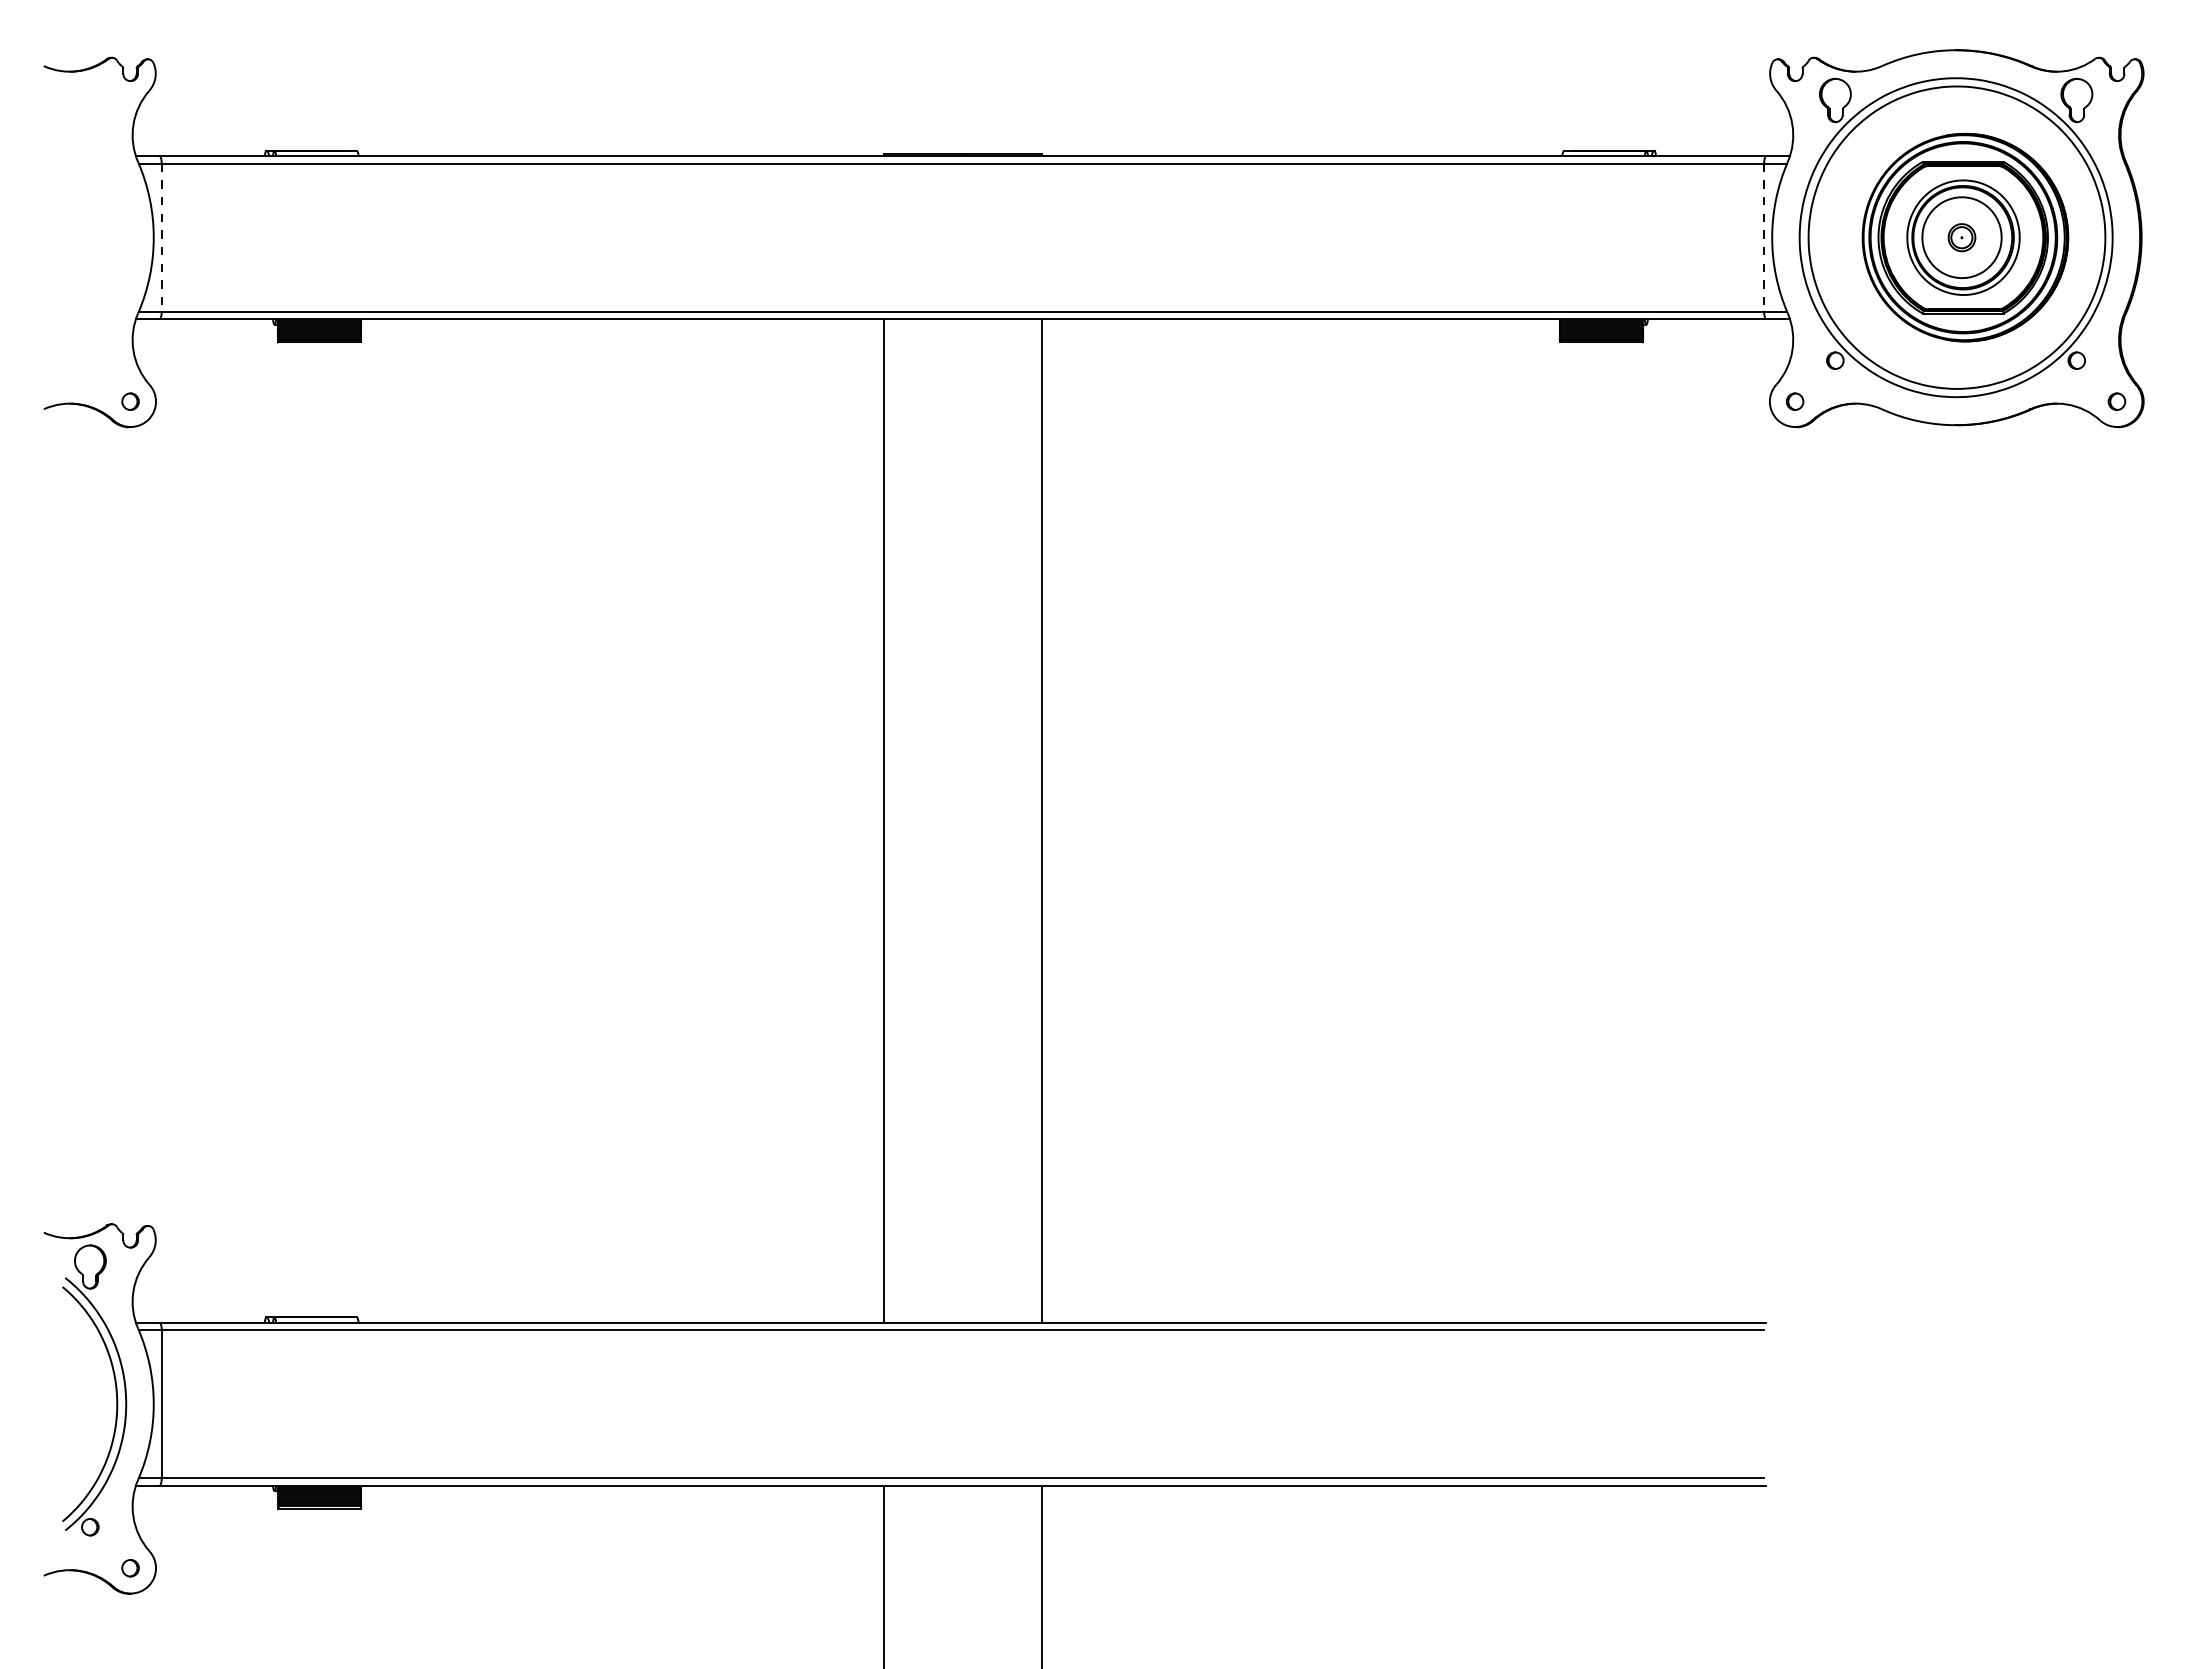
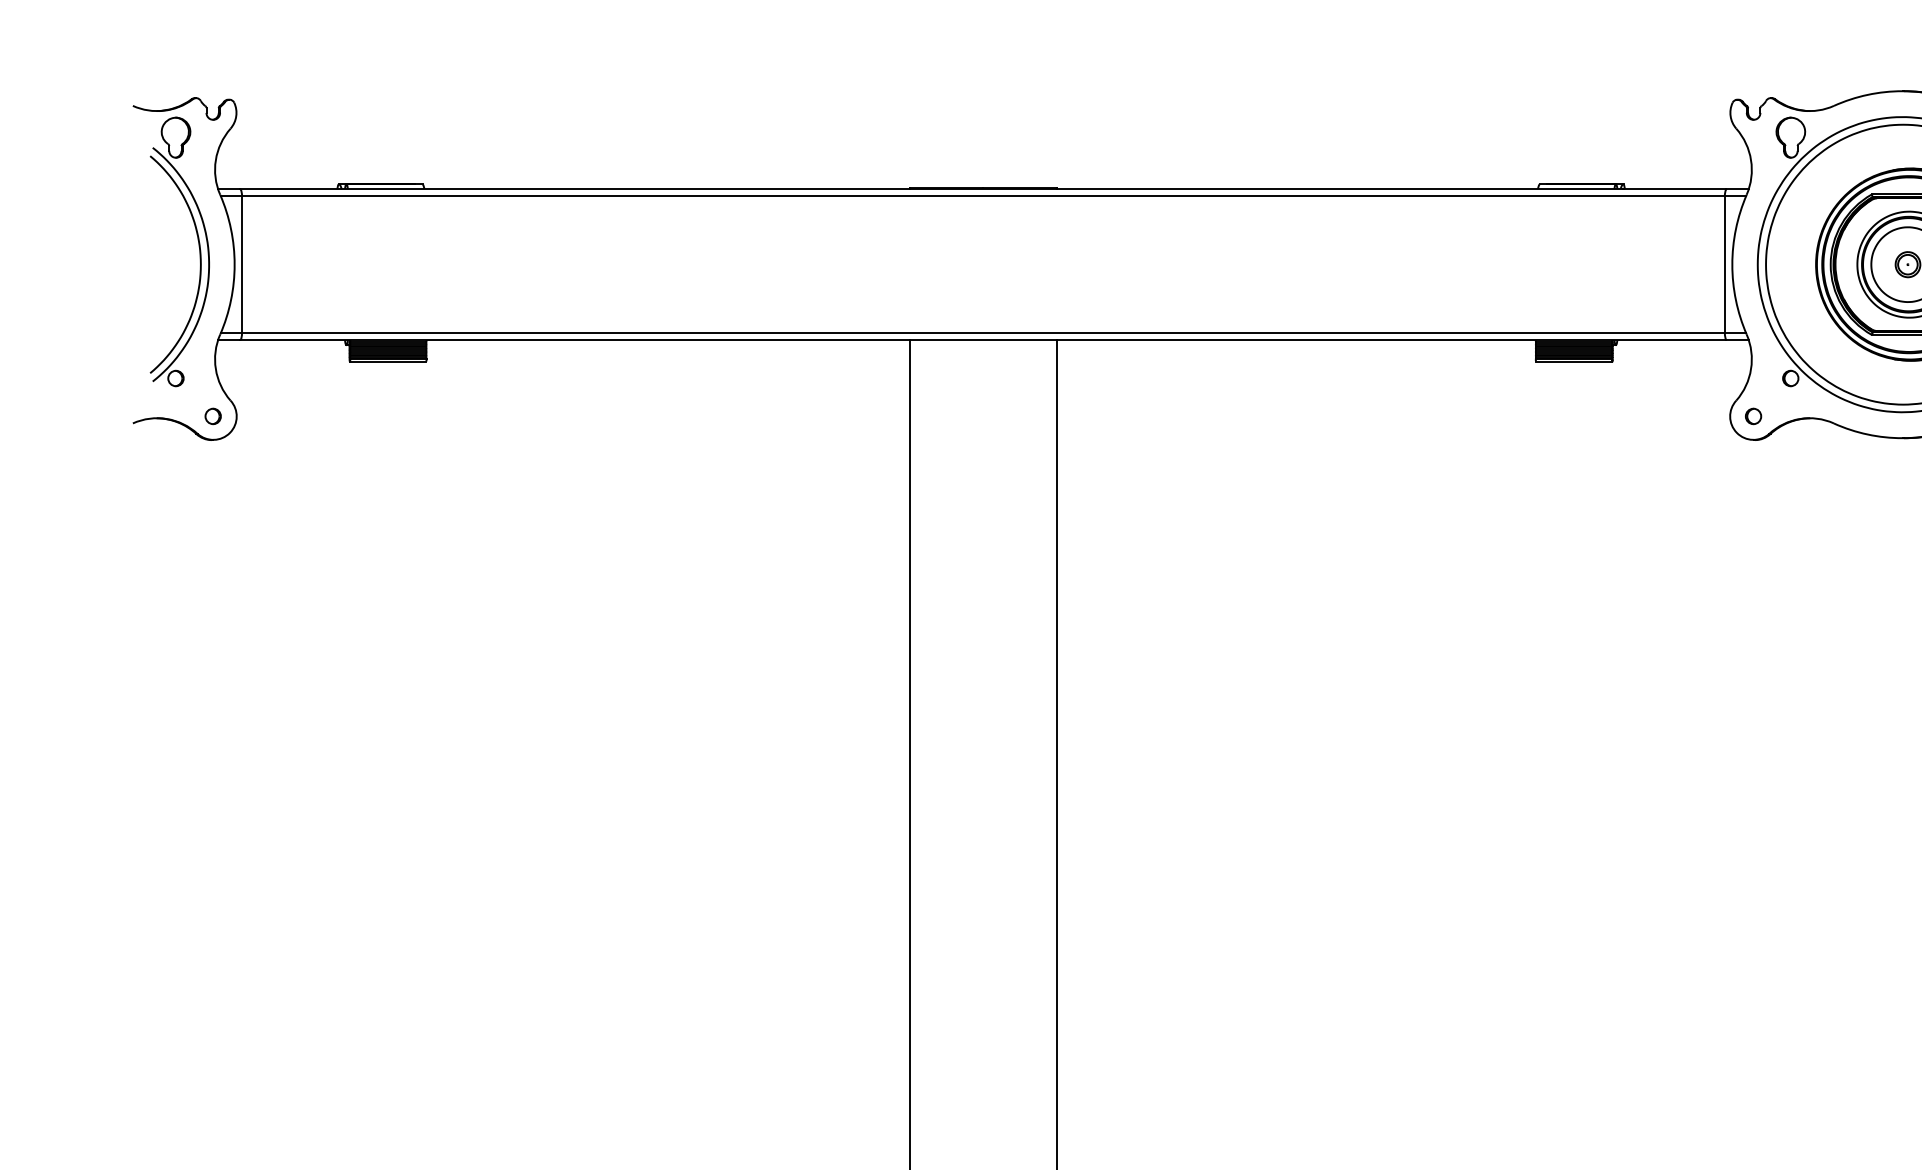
part: (115, 223) -> (199, 251), added
line: (161, 237) -> (241, 264), dashed -> solid
line: (1764, 237) -> (1725, 264), dashed -> solid

